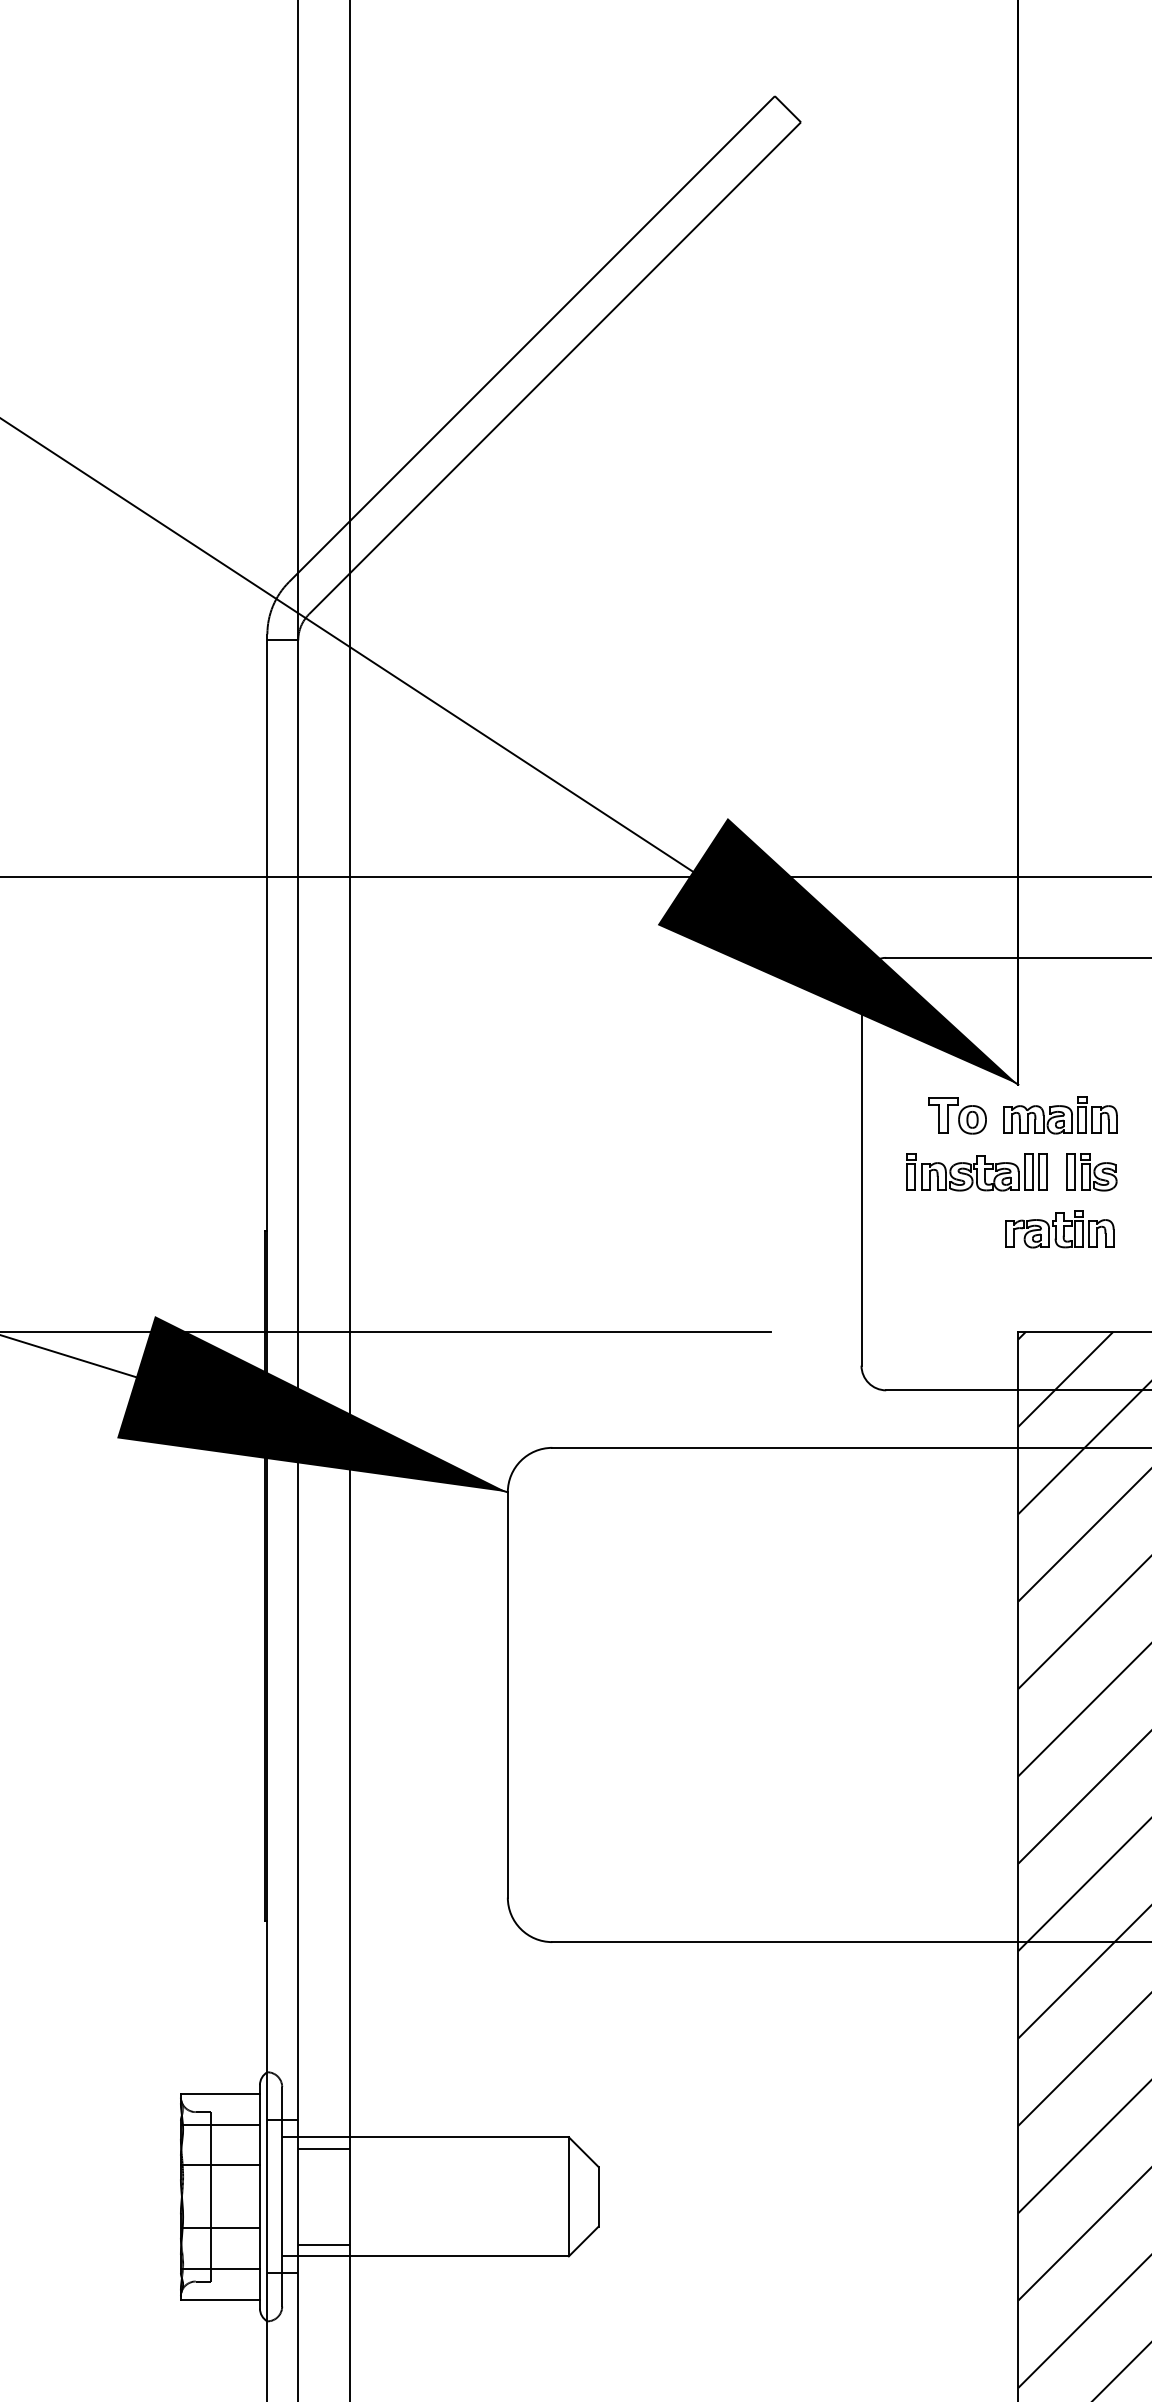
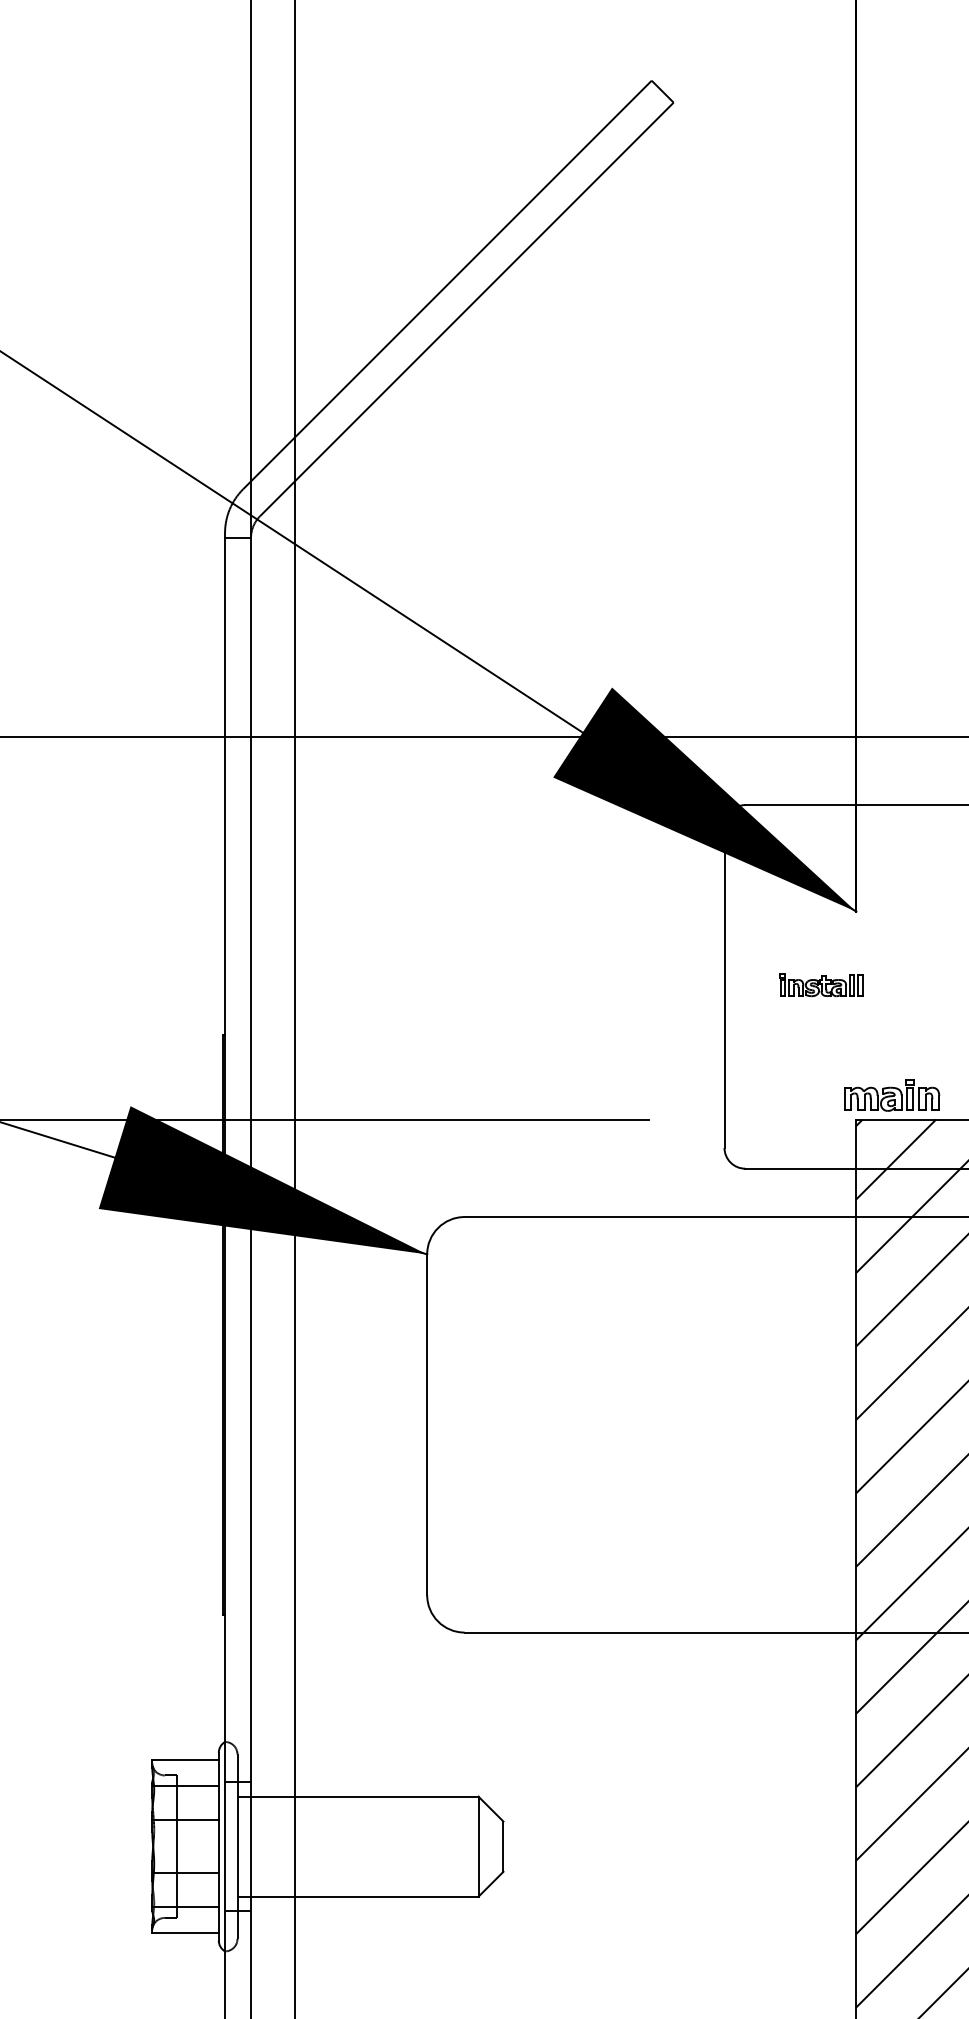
part: (957, 1115) -> (805, 937), removed
part: (1060, 1115) -> (891, 1095), moved
part: (976, 1172) -> (821, 985), size x0.7
part: (1091, 1172) -> (917, 985), removed
part: (1059, 1229) -> (890, 1033), removed
line: (324, 2148) -> (273, 1806), removed
line: (324, 2244) -> (273, 1886), removed

